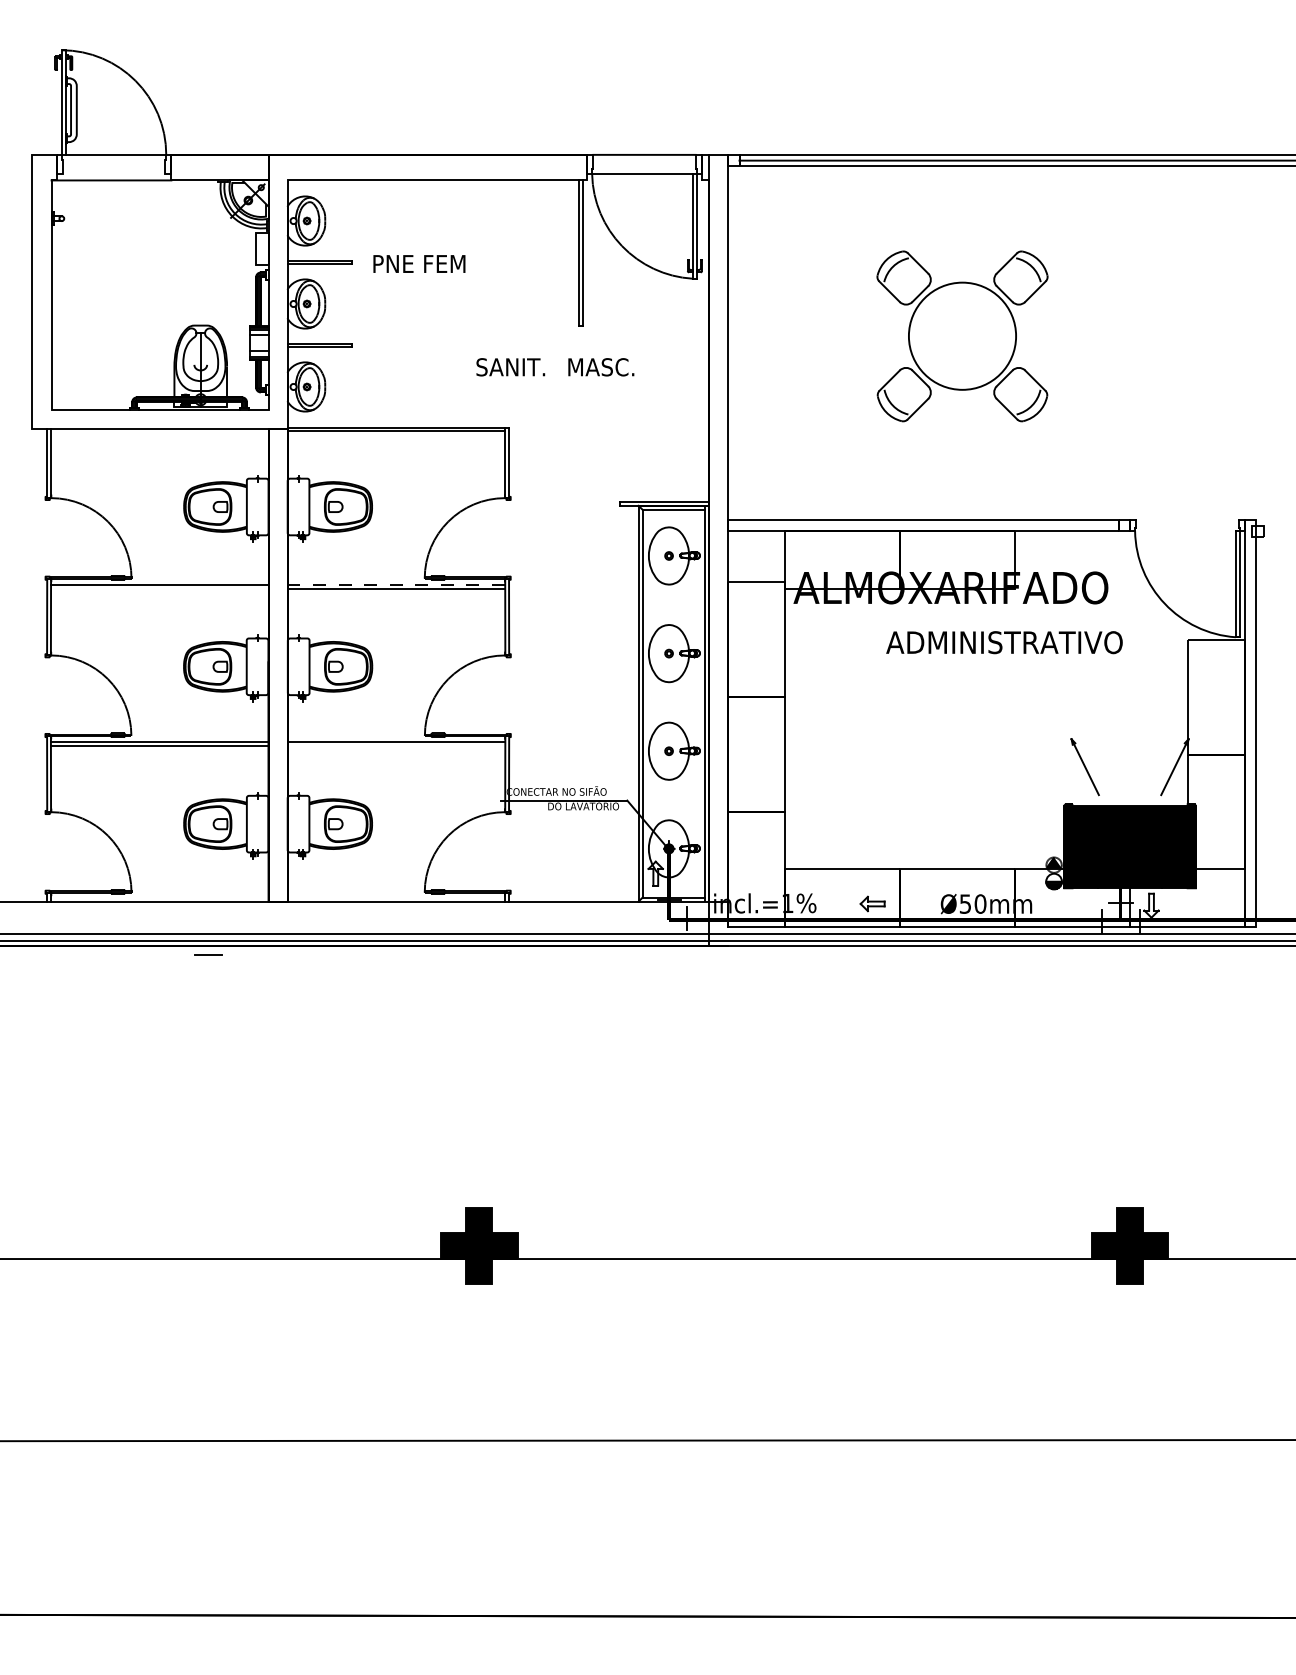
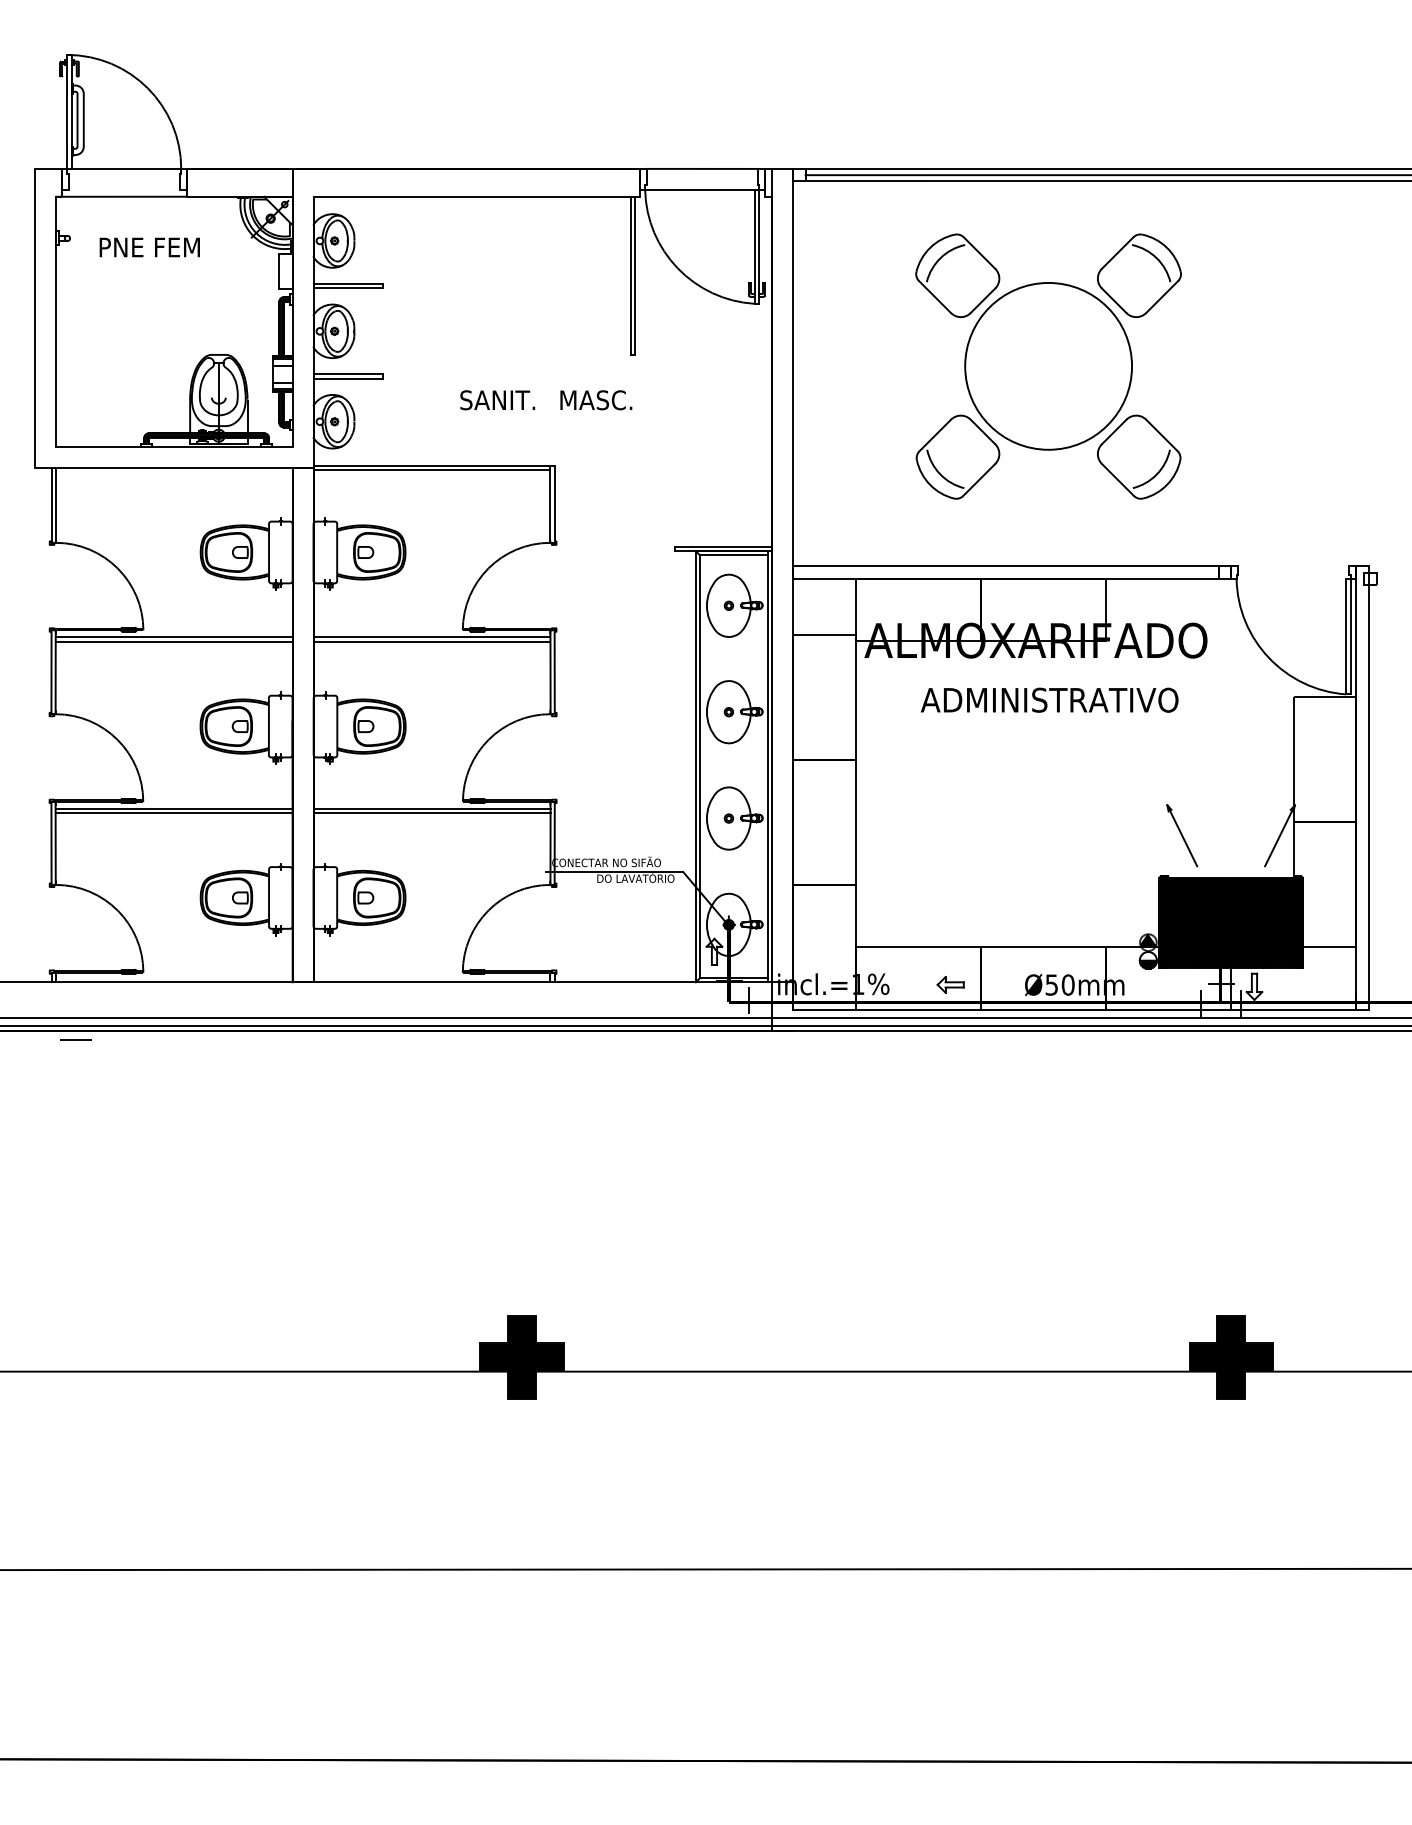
text: (419, 263) -> (149, 246), moved
part: (962, 336) -> (1048, 366), size x1.43
text: (555, 367) -> (546, 400), moved
line: (396, 584) -> (432, 636), dashed -> solid
line: (159, 588) -> (173, 641), added
text: (1004, 642) -> (1049, 700), moved
line: (396, 746) -> (432, 813), added
line: (208, 954) -> (75, 1039), moved

